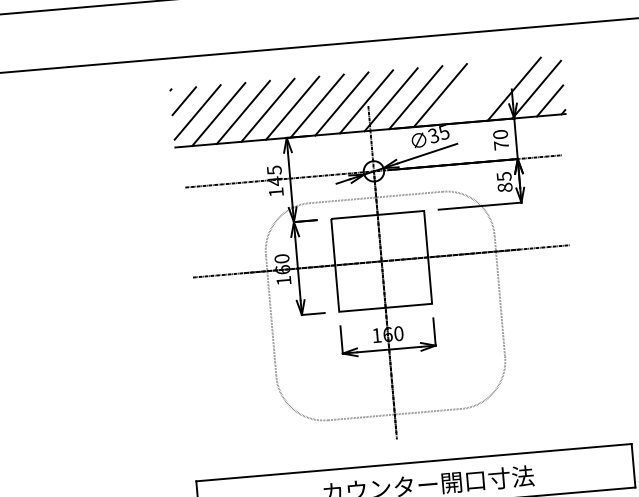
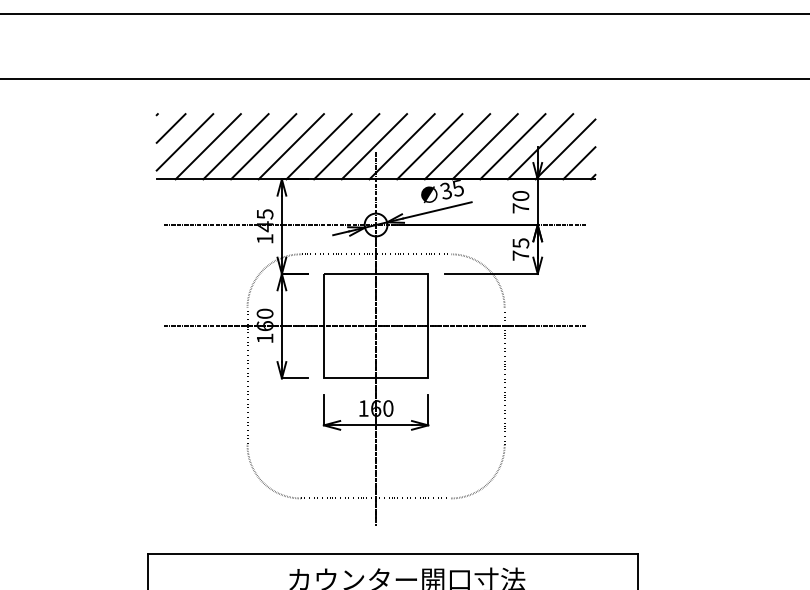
line: (489, 91) -> (512, 146), added
line: (464, 93) -> (484, 146), added
text: (504, 187) -> (520, 255), 85 -> 75

